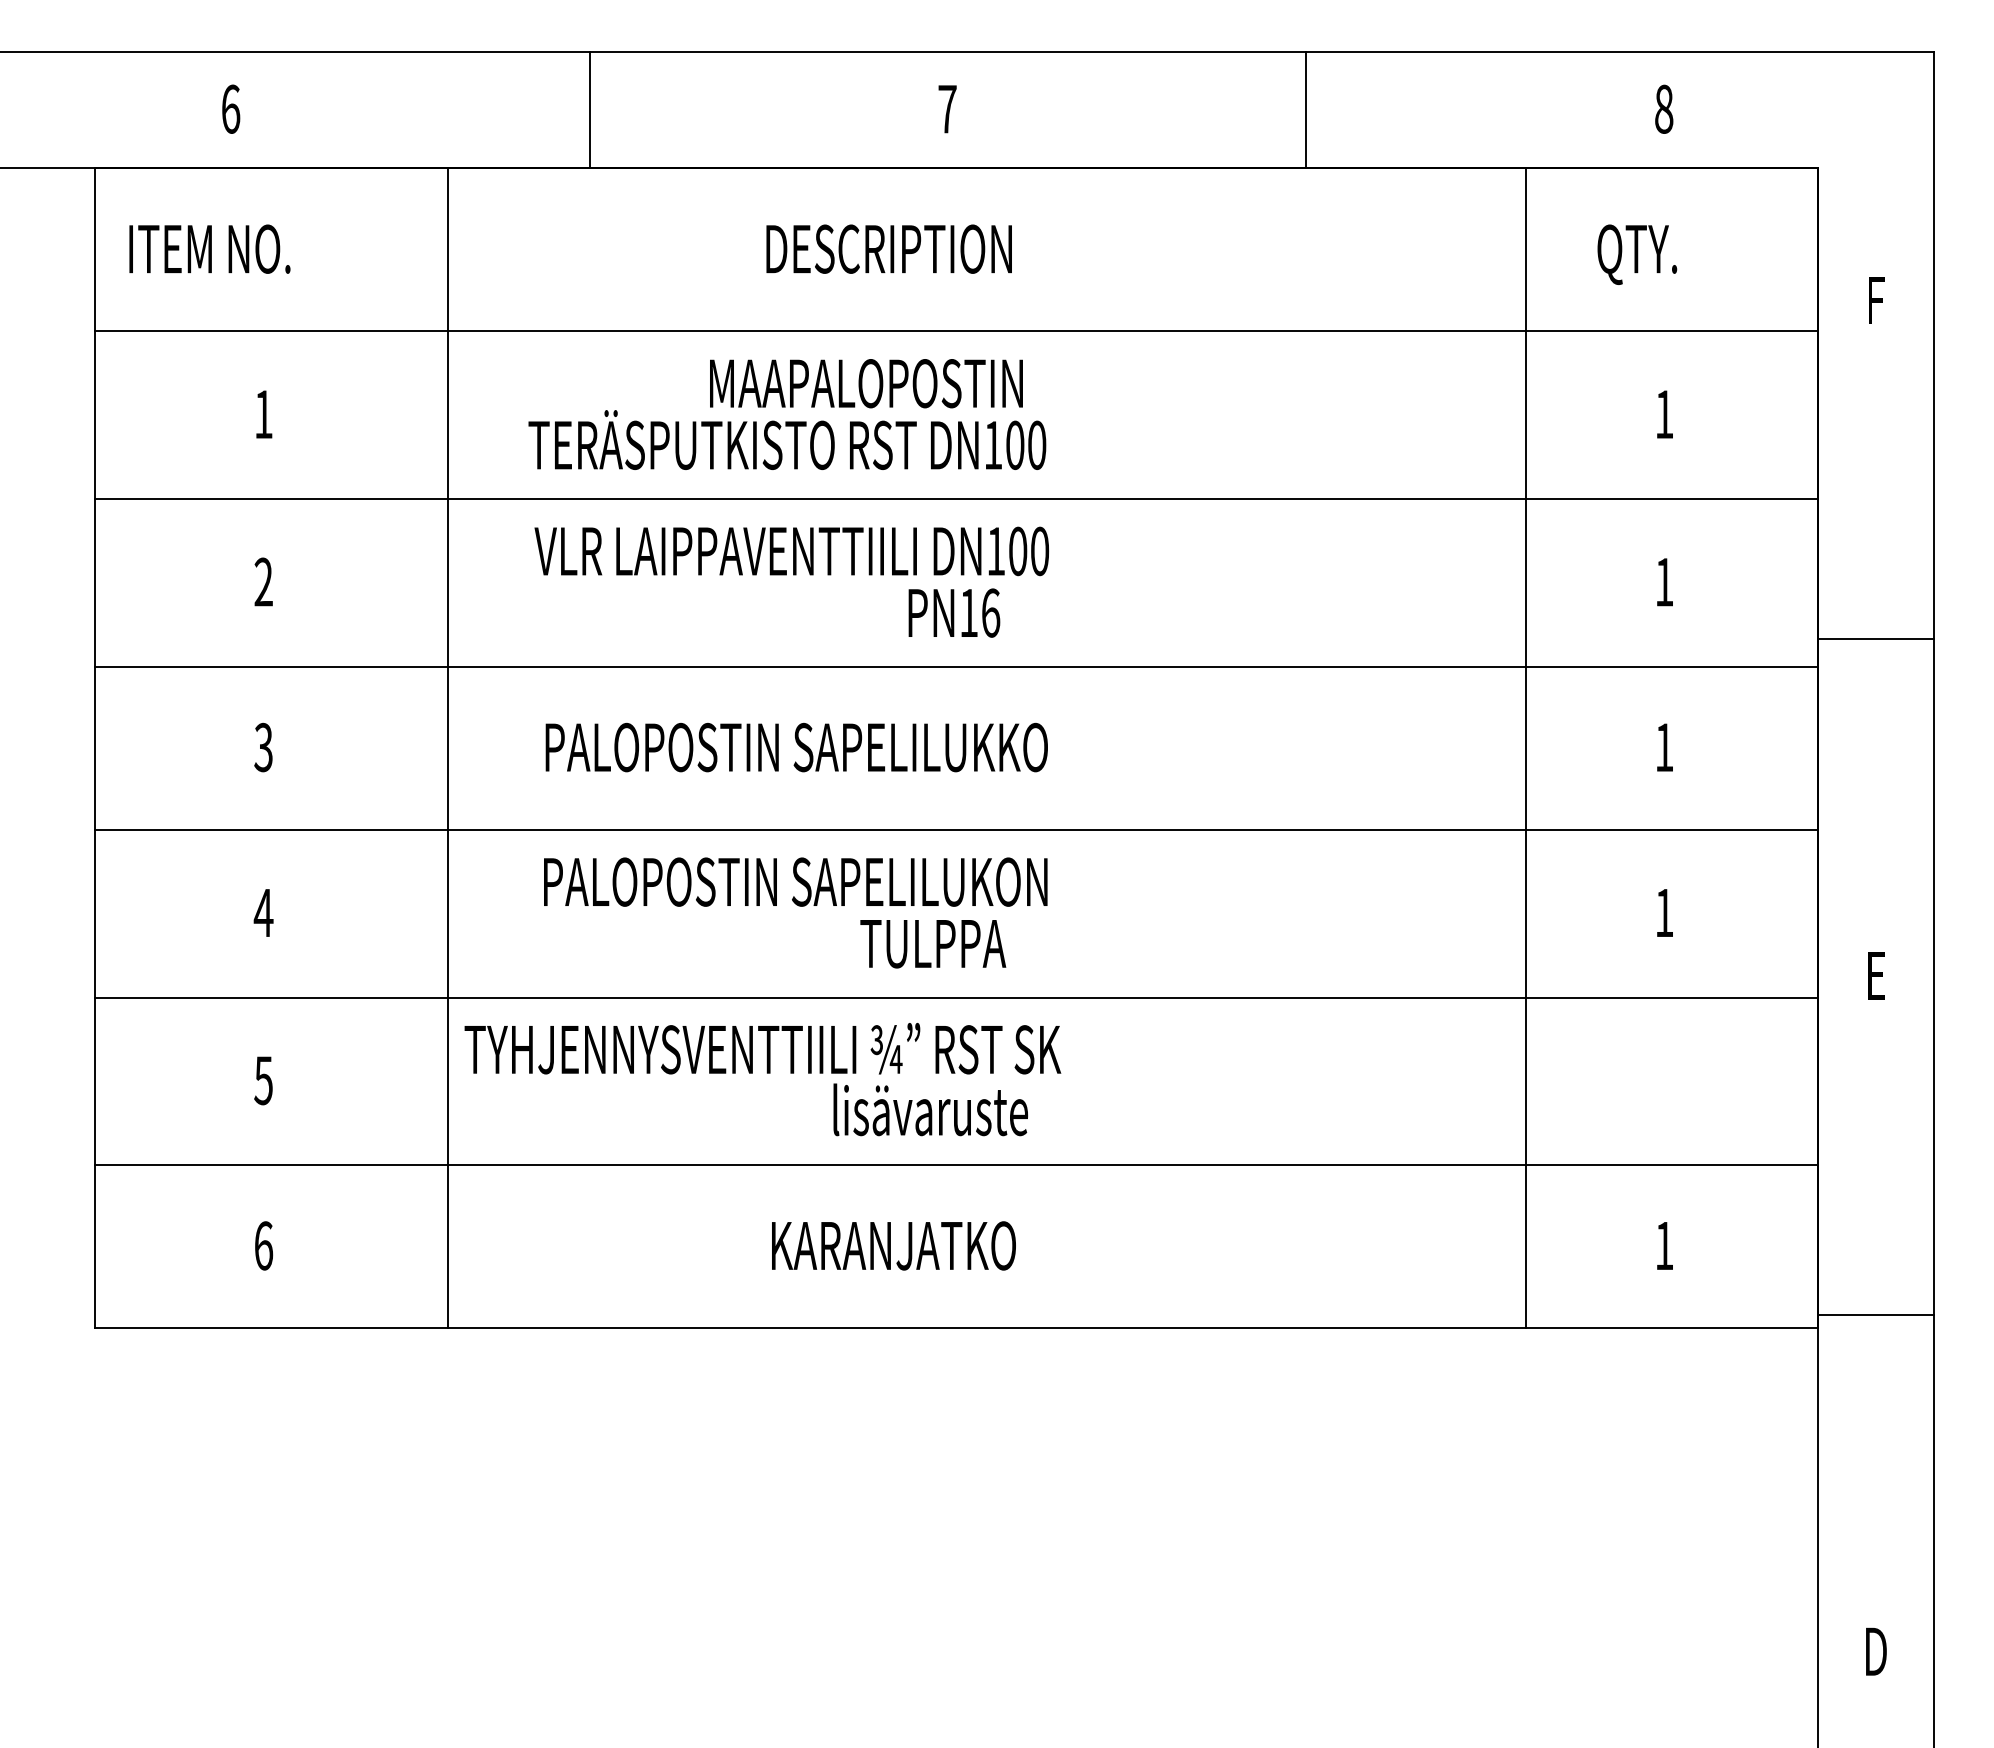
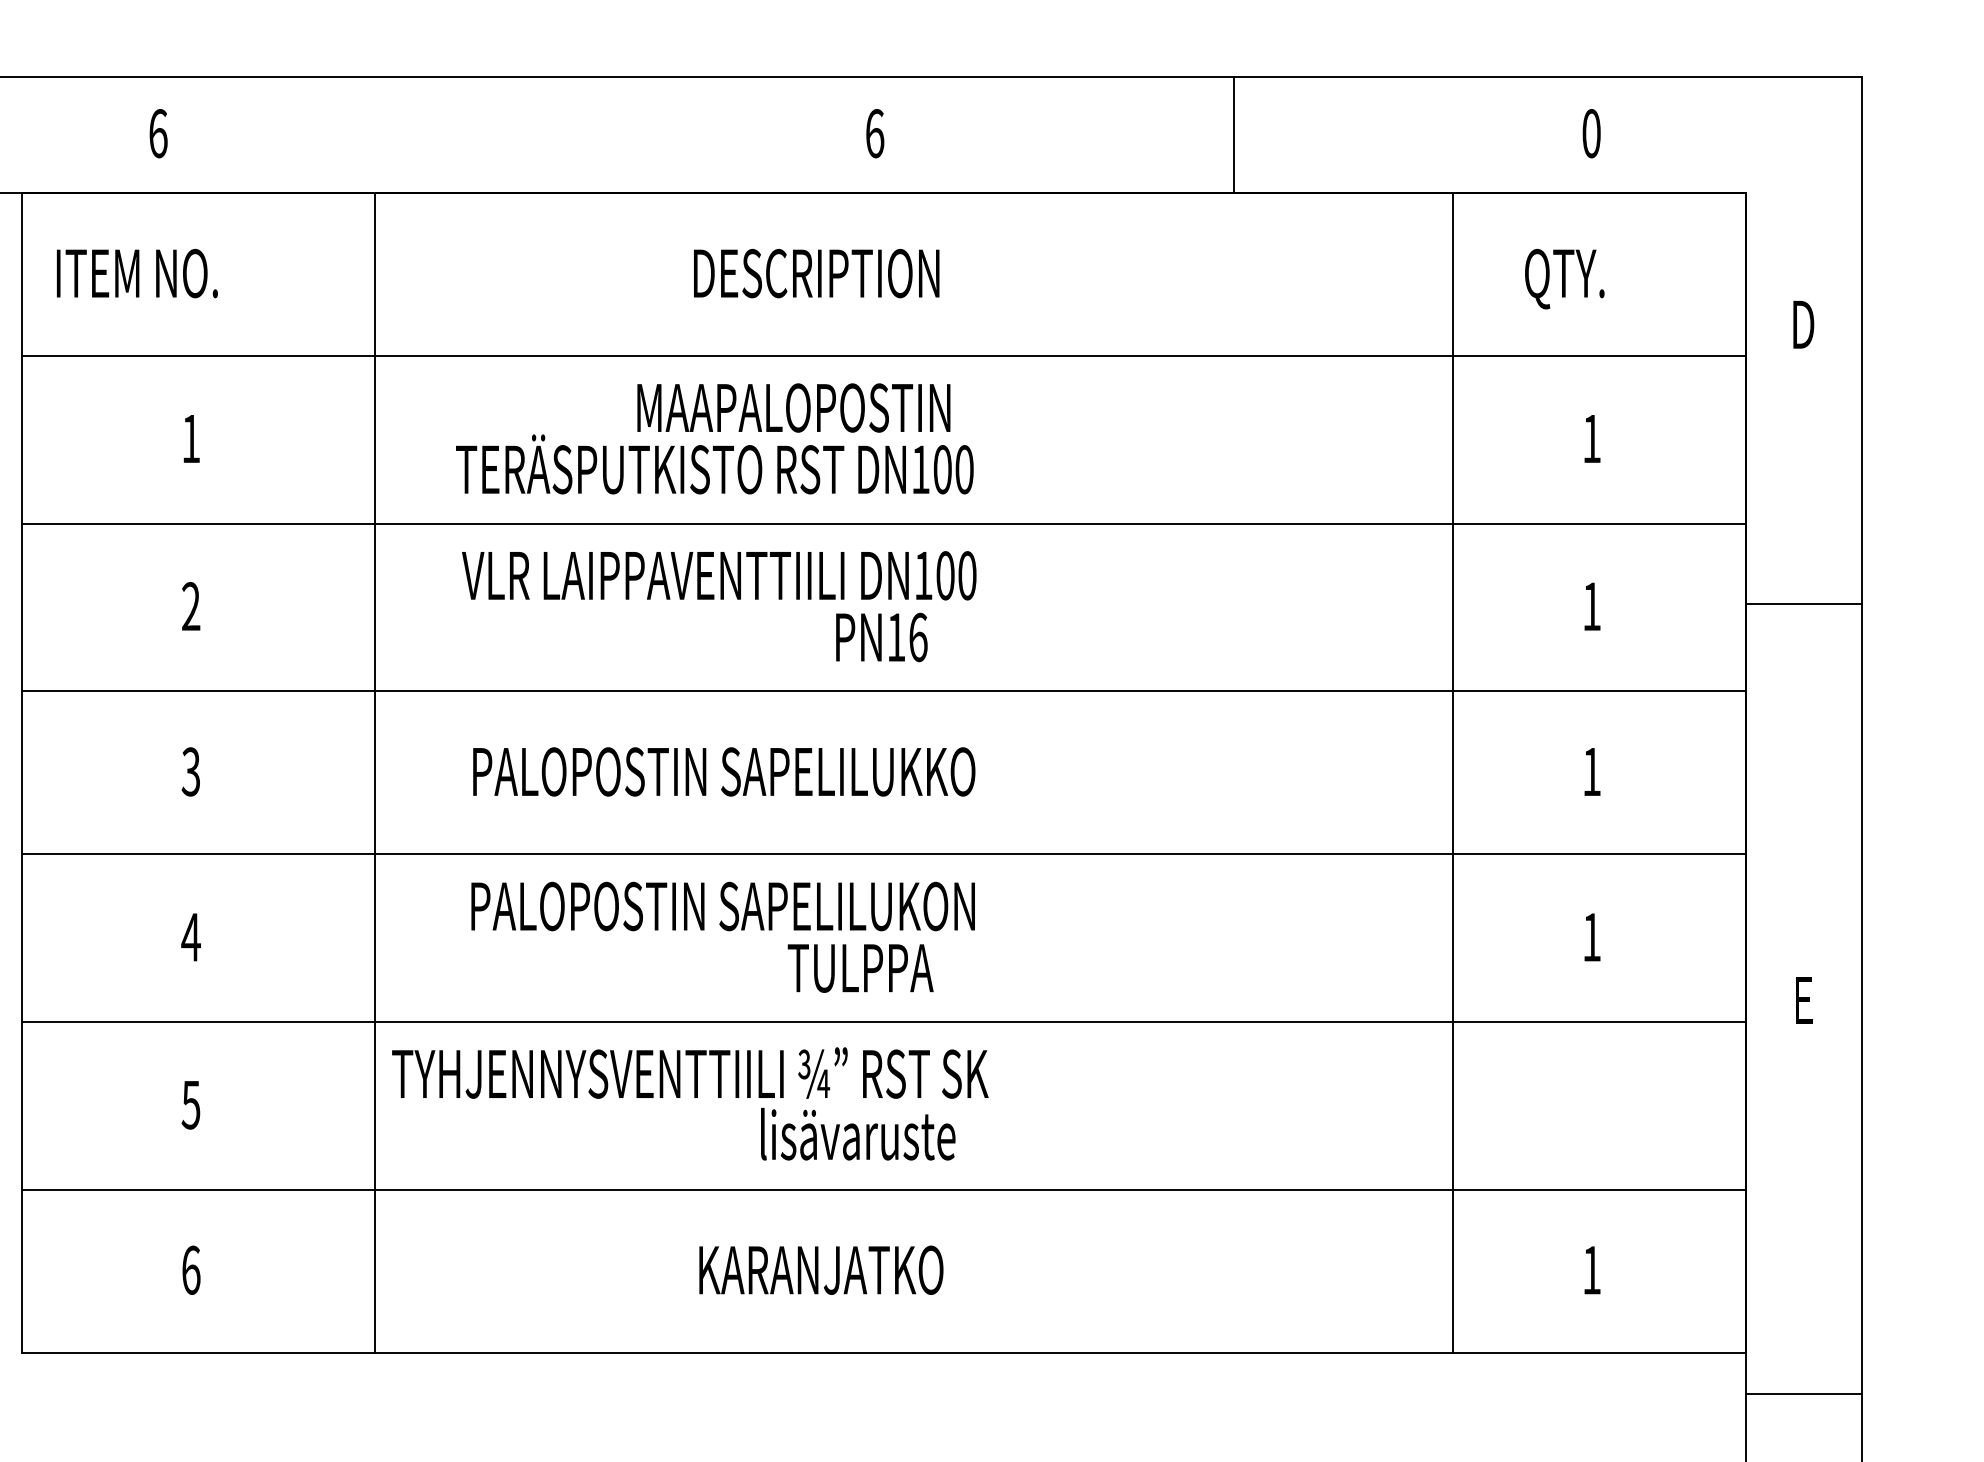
text: (947, 108) -> (874, 132), 7 -> 6
text: (1664, 108) -> (1591, 132), 8 -> 0
line: (589, 110) -> (516, 134), removed
text: (1876, 300) -> (1803, 324), F -> D
line: (1876, 639) -> (1803, 603), moved
line: (1876, 1315) -> (1803, 1394), moved

